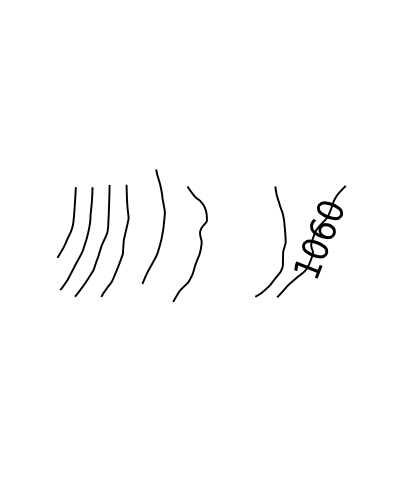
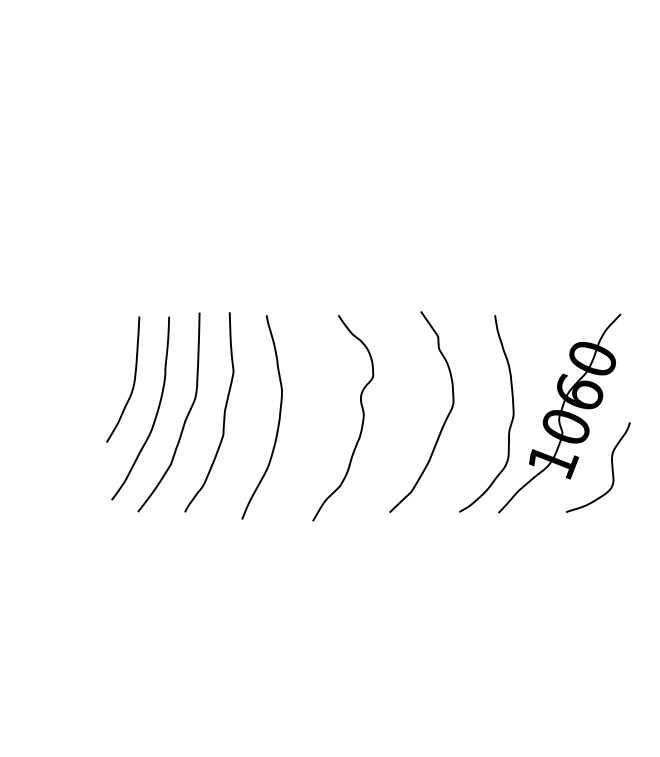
curve: (162, 226) -> (277, 417), moved
curve: (245, 247) -> (441, 424), added
curve: (340, 271) -> (611, 466), added

